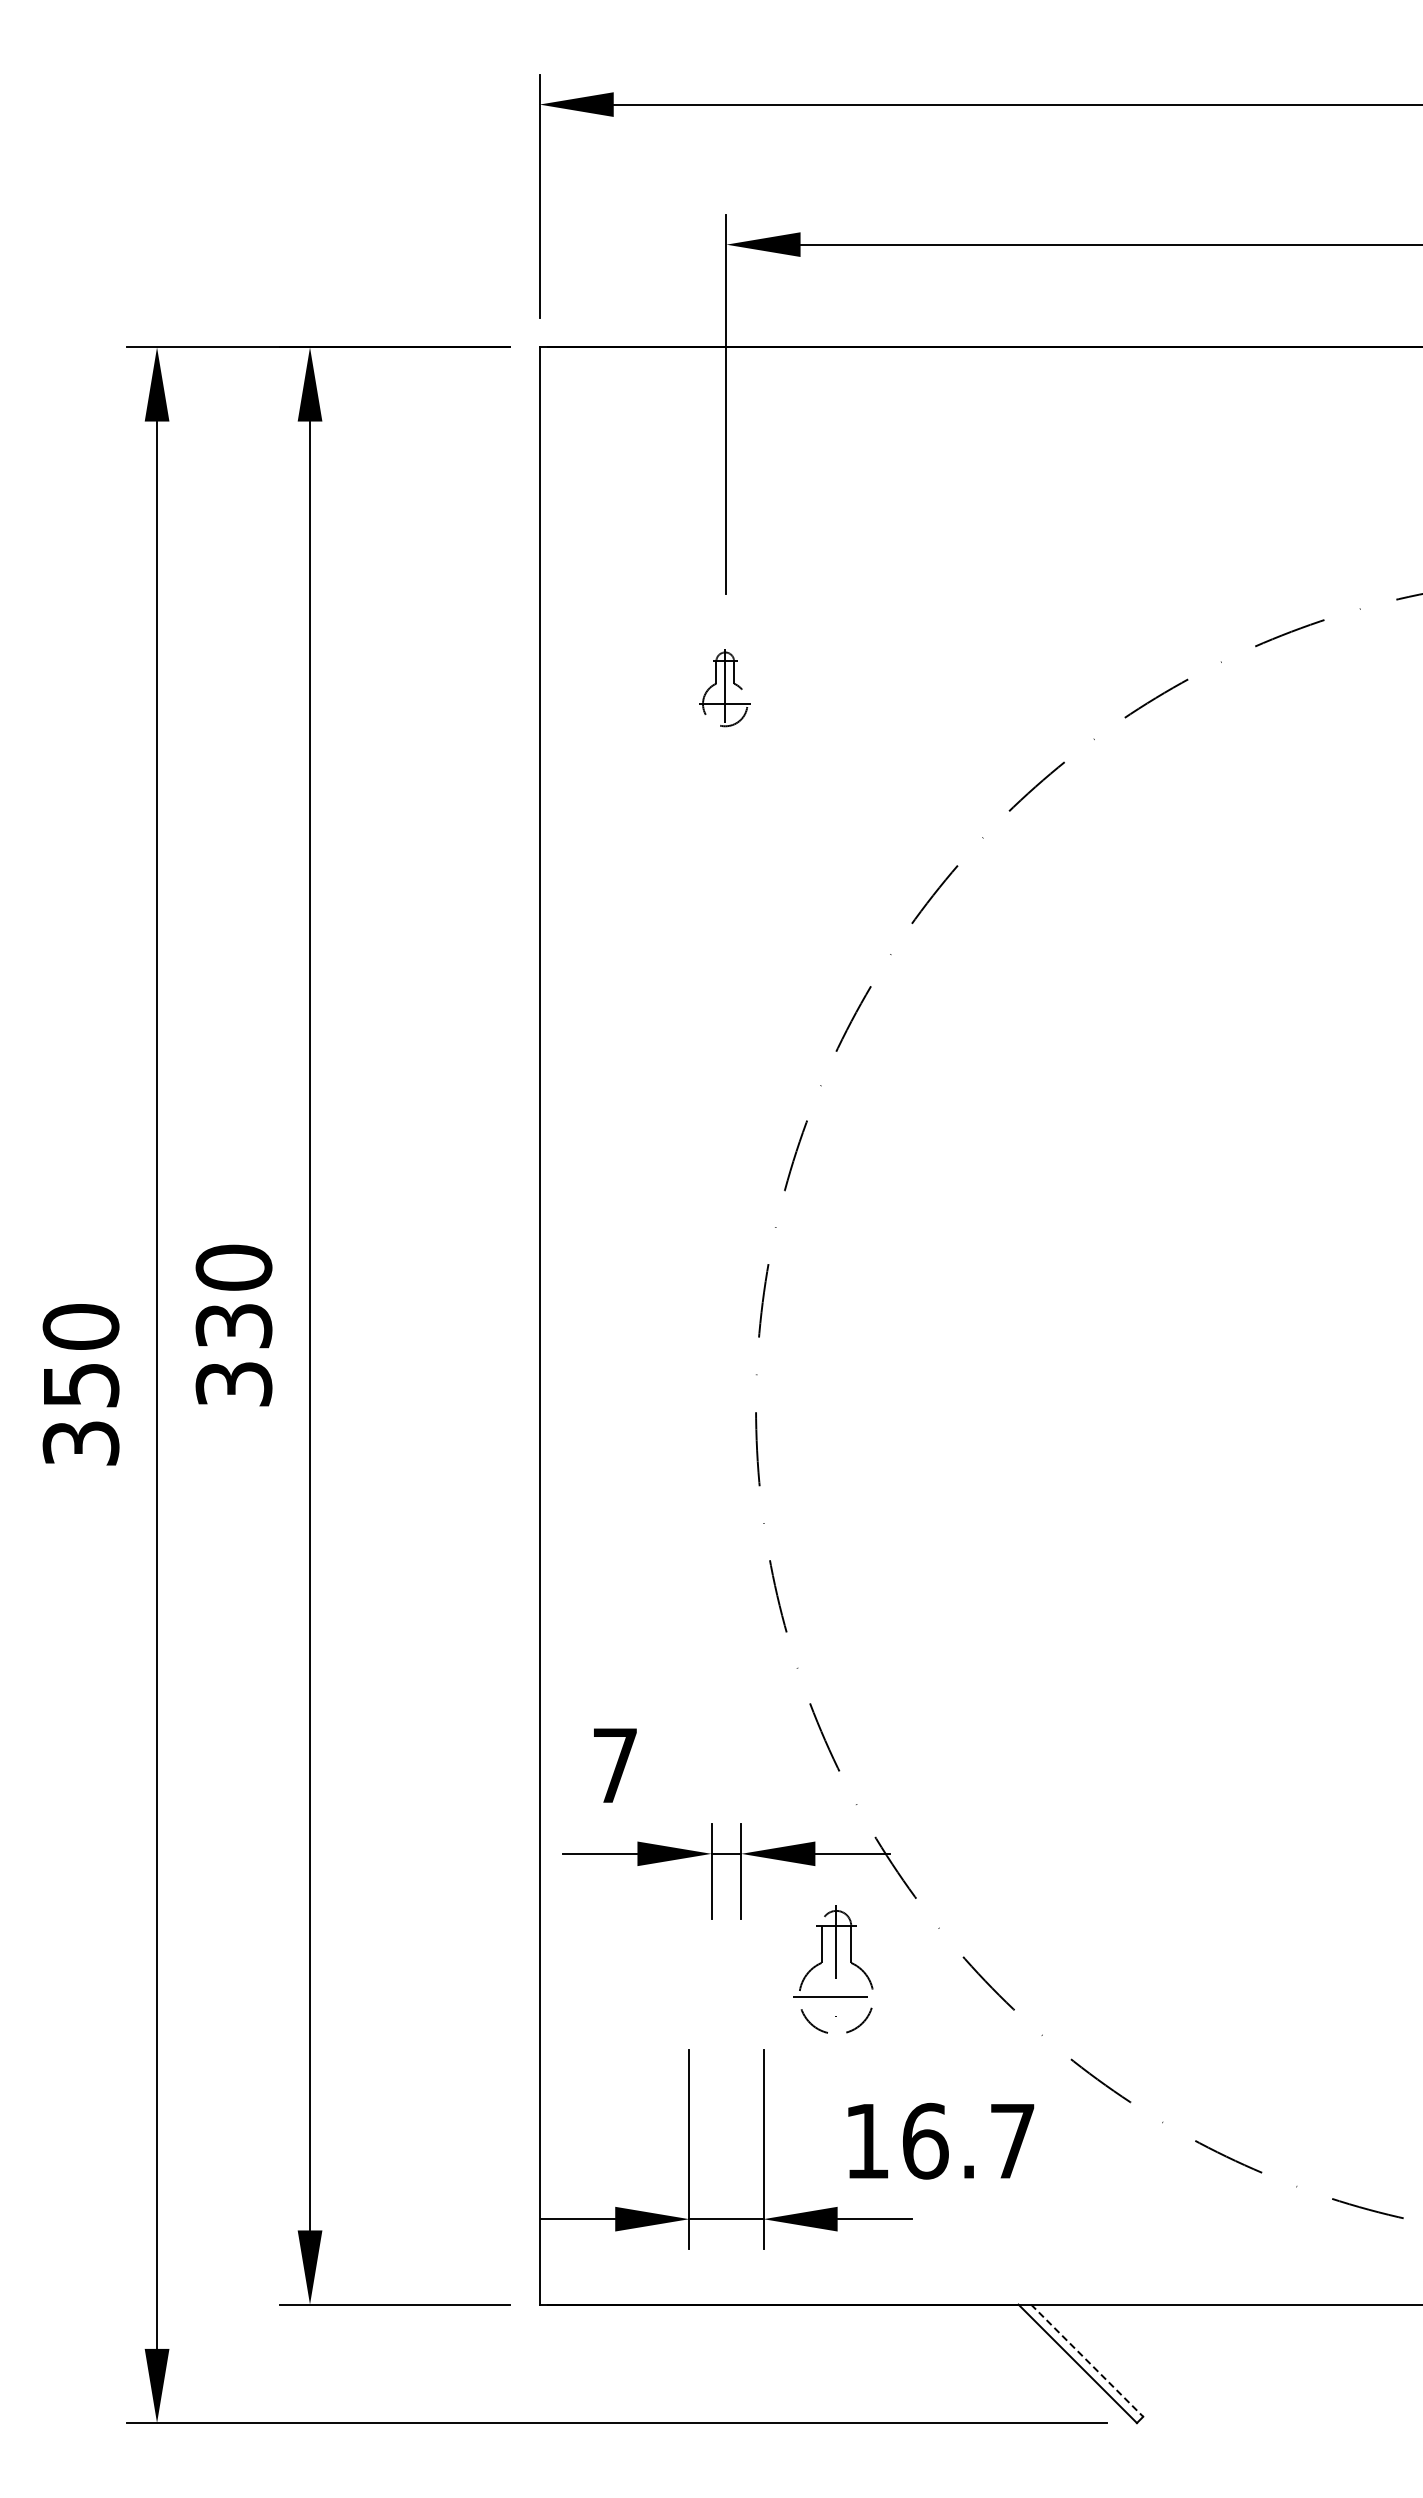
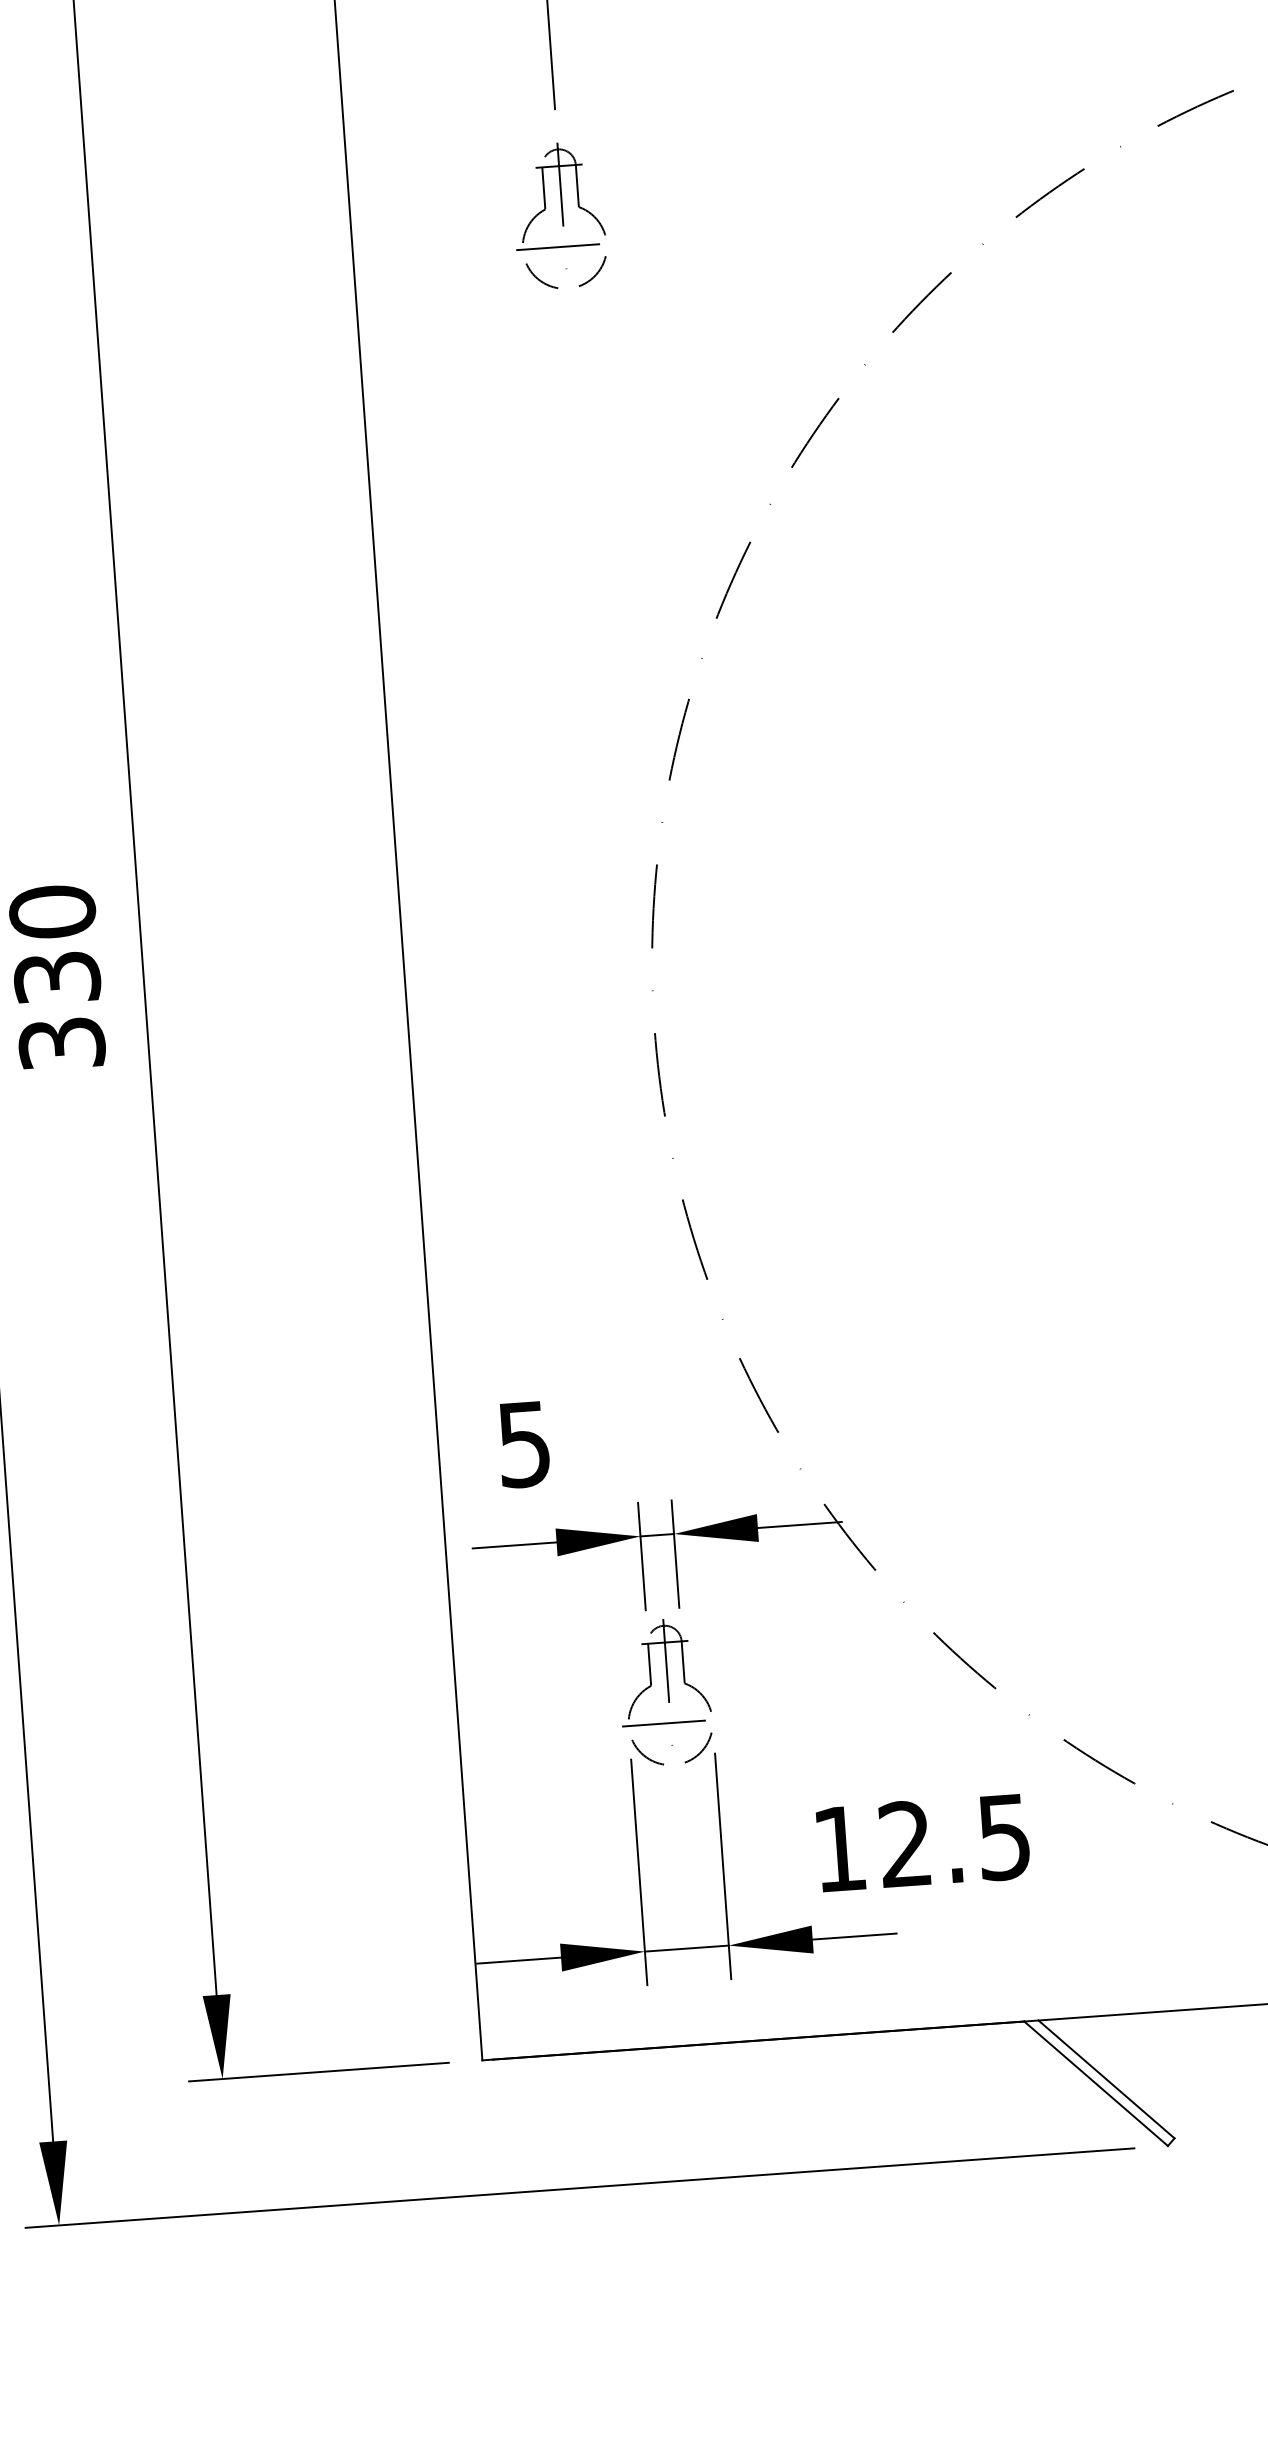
part: (723, 687) -> (559, 215), size x1.67
text: (614, 1766) -> (523, 1445), 7 -> 5
part: (833, 1969) -> (665, 1692), moved
text: (968, 2140) -> (954, 1839), 16.7 -> 12.5
line: (1087, 2361) -> (1106, 2080), dashed -> solid

